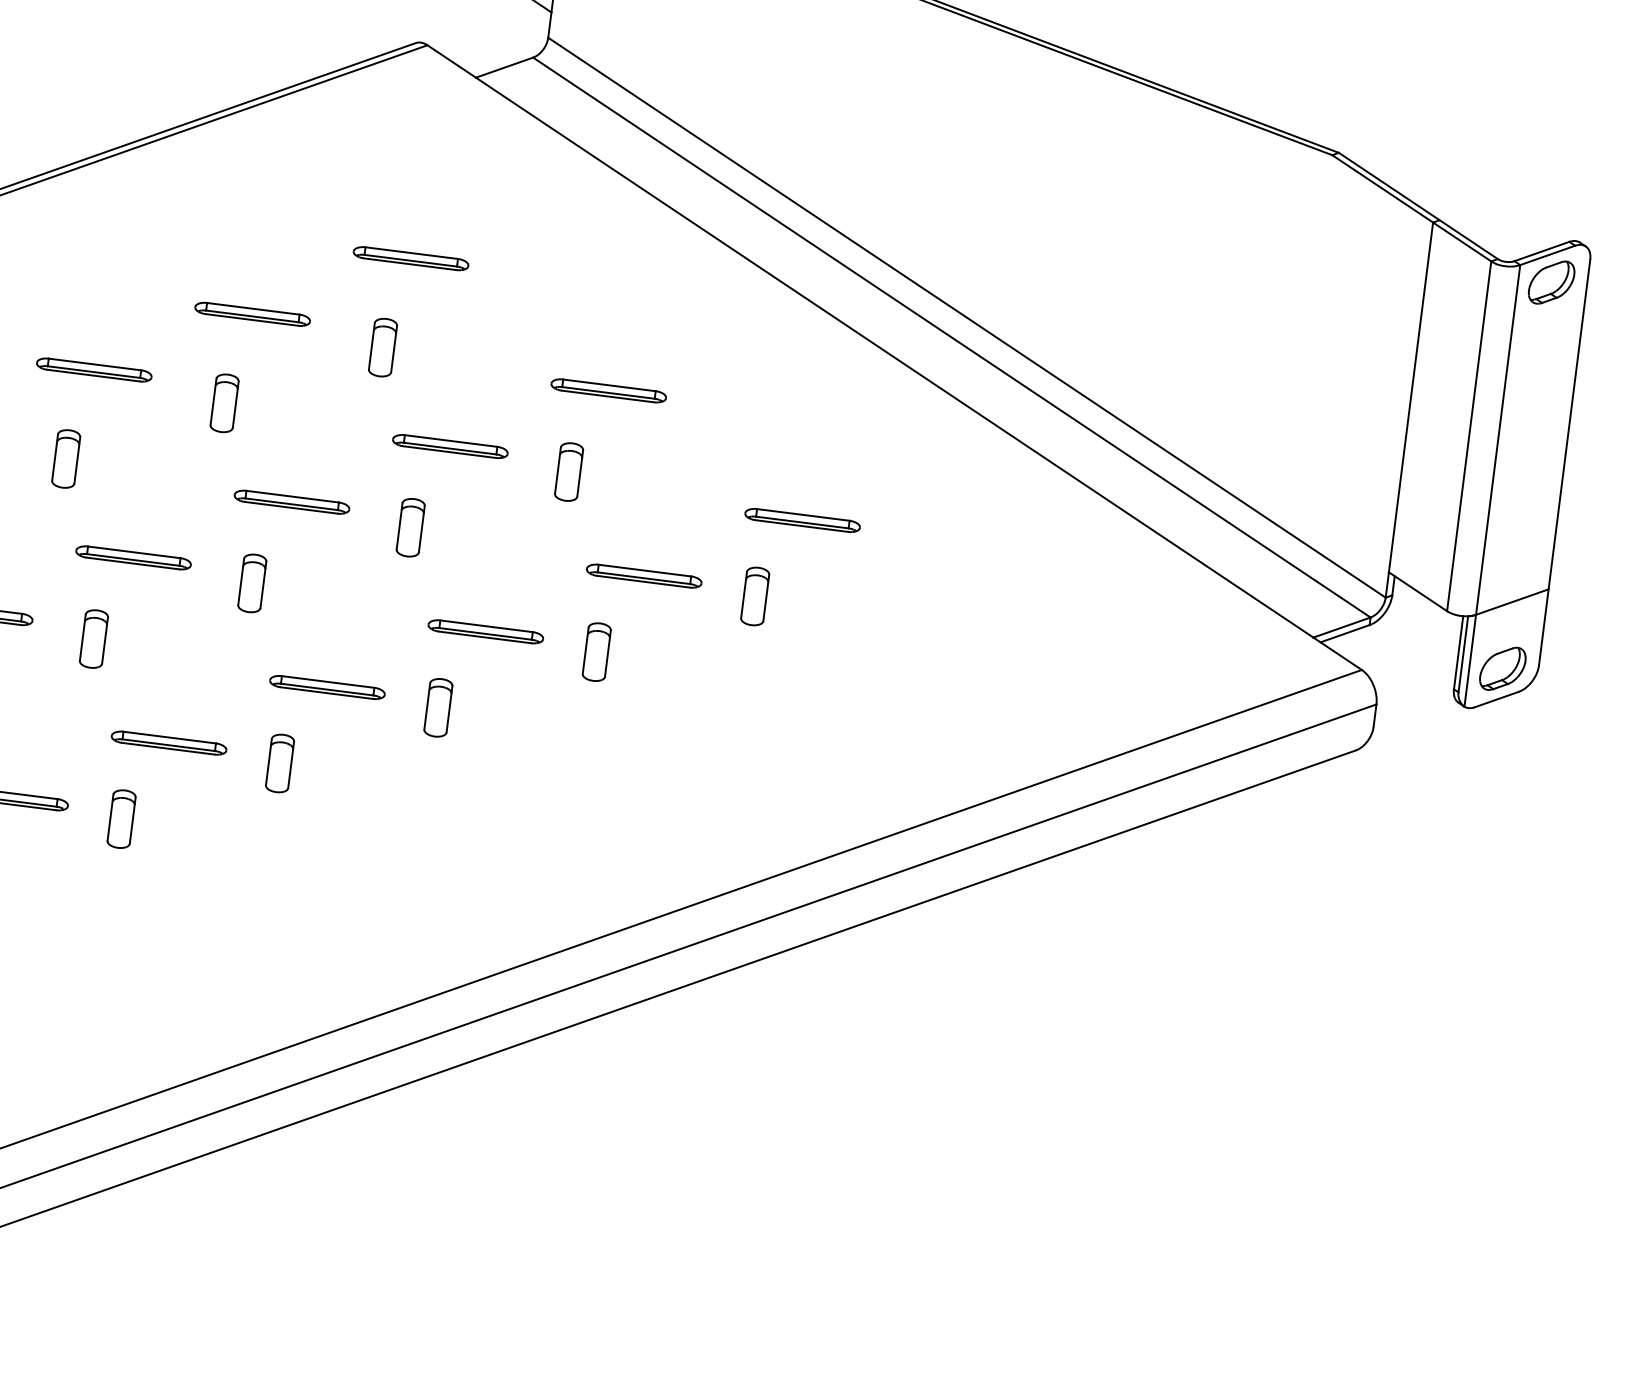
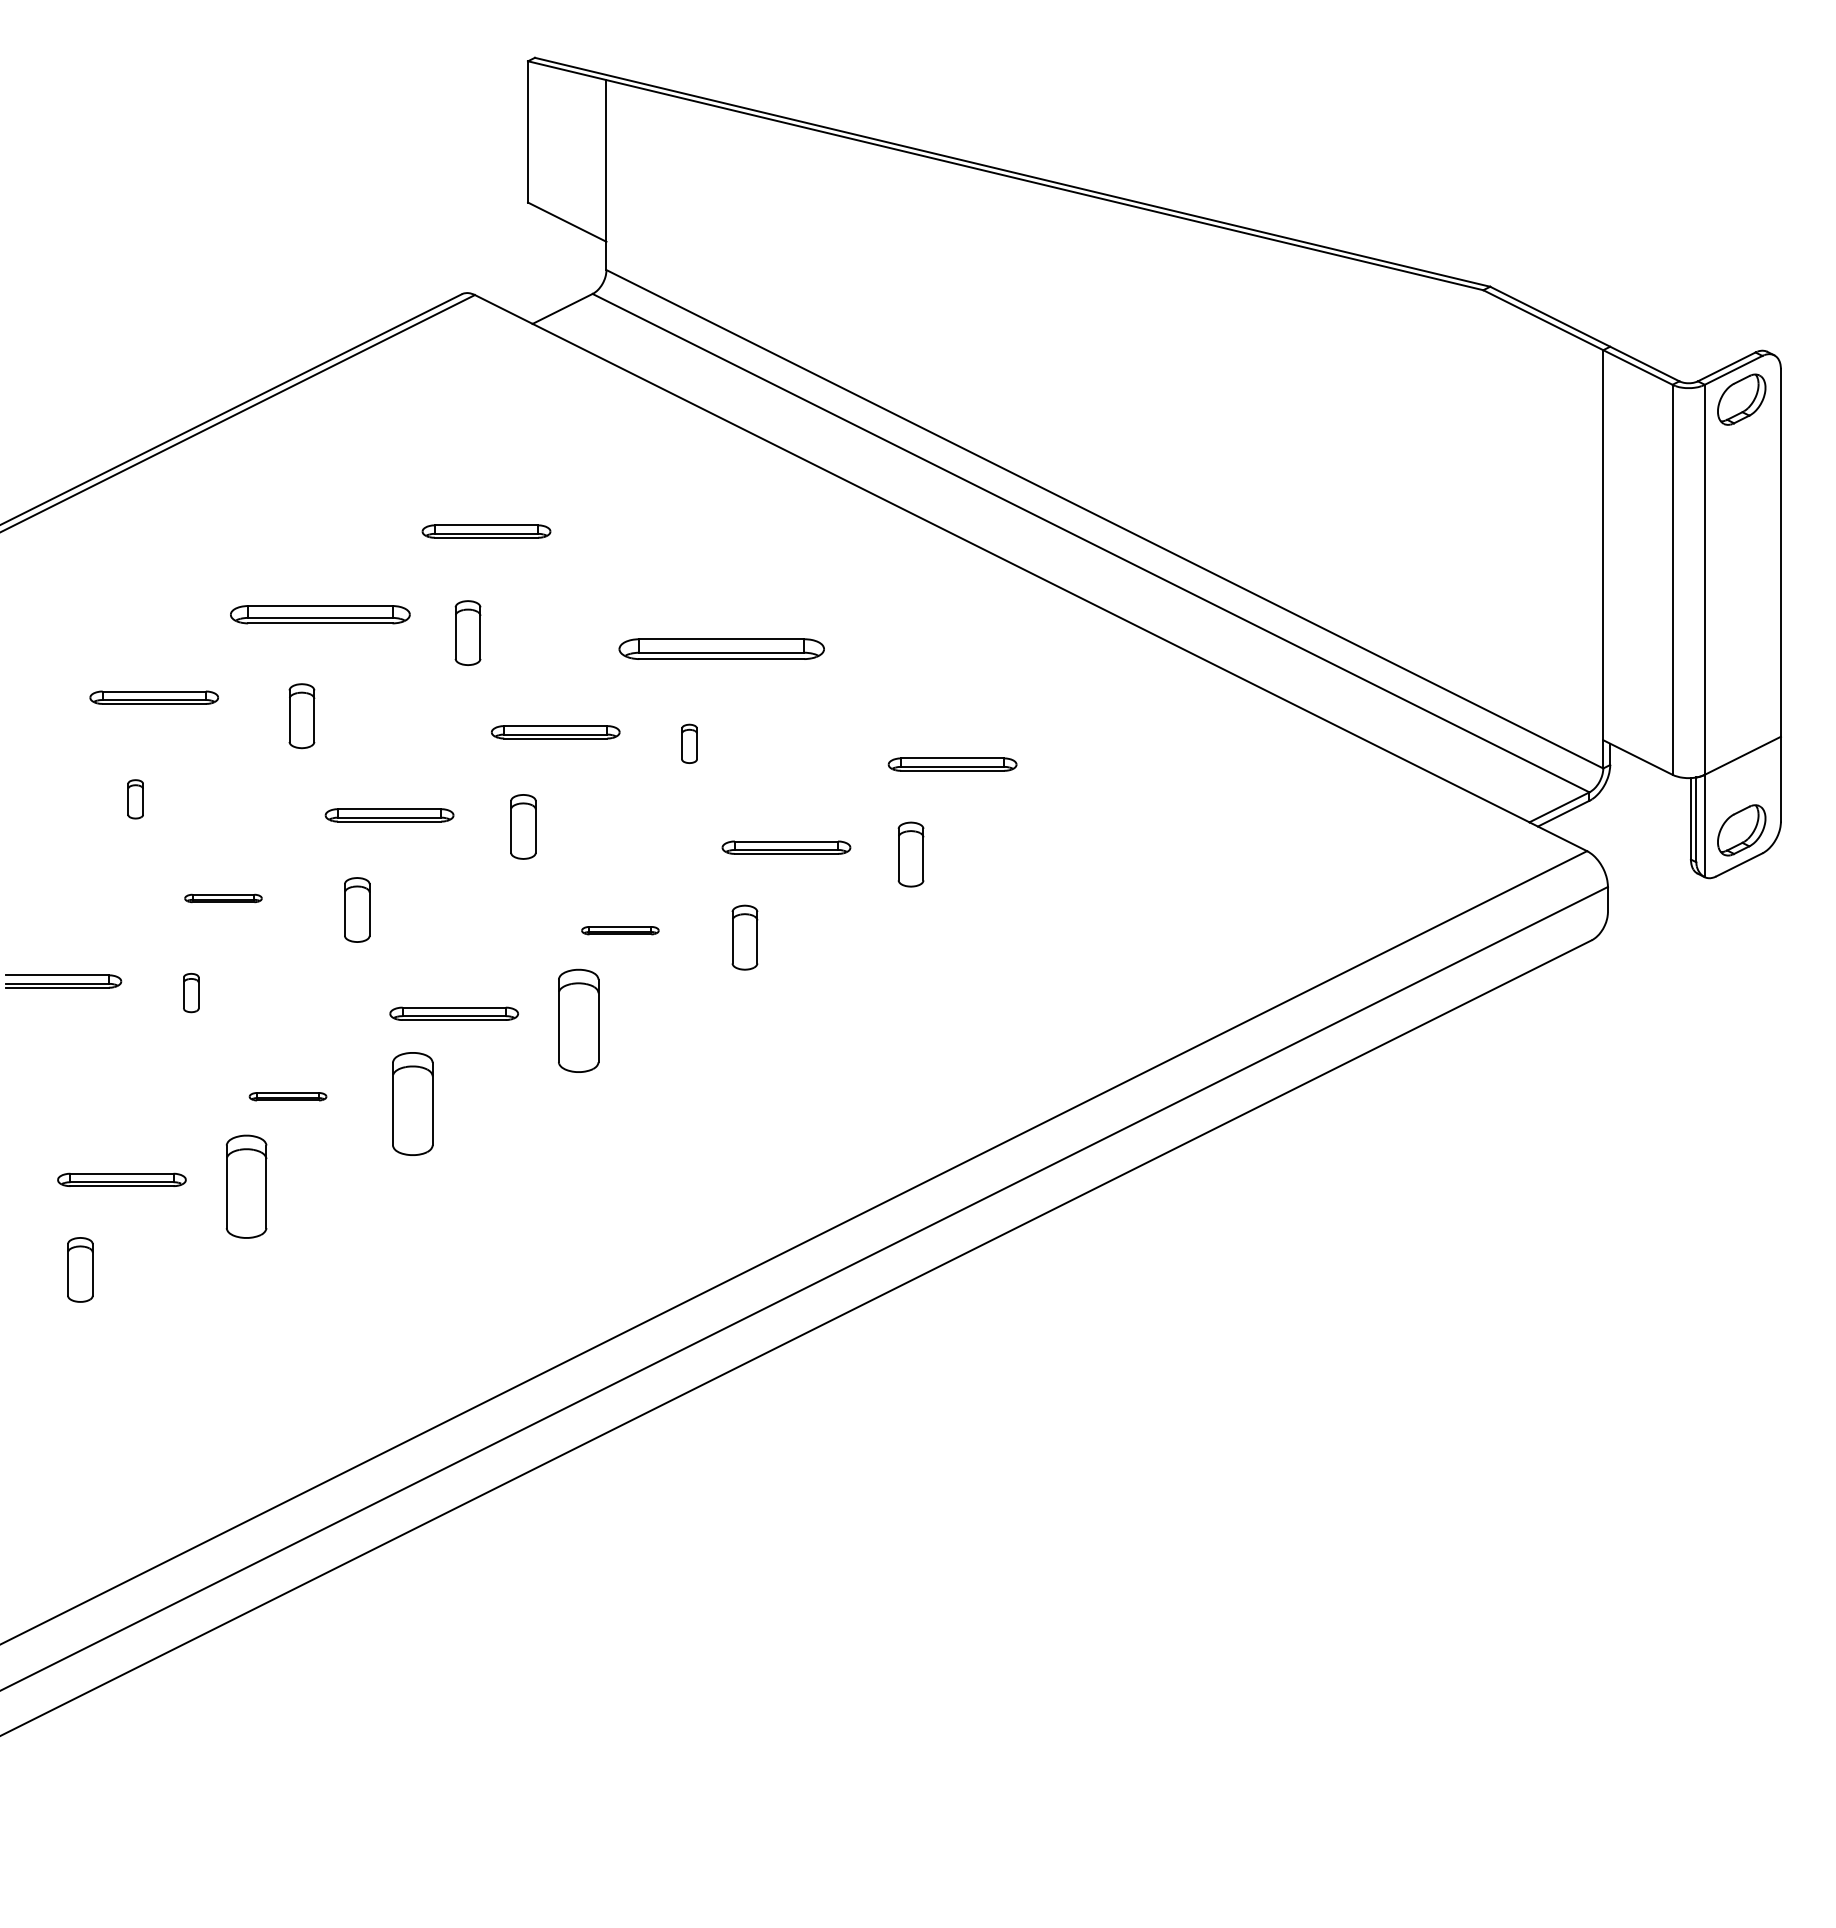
part: (252, 314) -> (320, 614), size x1.4
part: (608, 391) -> (721, 649), size x1.6
part: (65, 459) -> (135, 799), size x0.6
part: (569, 471) -> (689, 743), size x0.6
part: (133, 557) -> (223, 898), size x0.6
part: (486, 631) -> (620, 930), size x0.6
part: (94, 638) -> (191, 992), size x0.6
part: (438, 707) -> (578, 1020), size x1.6
part: (168, 742) -> (287, 1096), size x0.6
part: (279, 763) -> (412, 1103), size x1.6
part: (121, 818) -> (246, 1186), size x1.6

